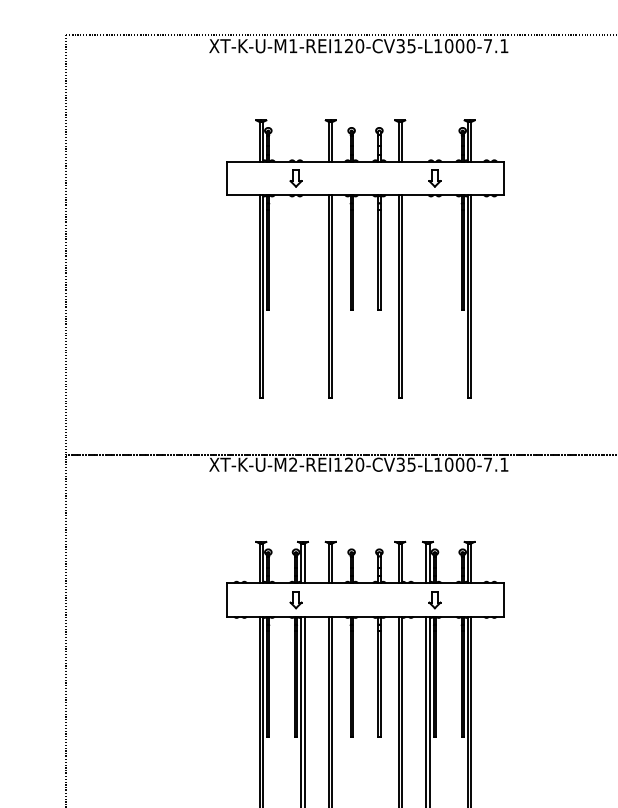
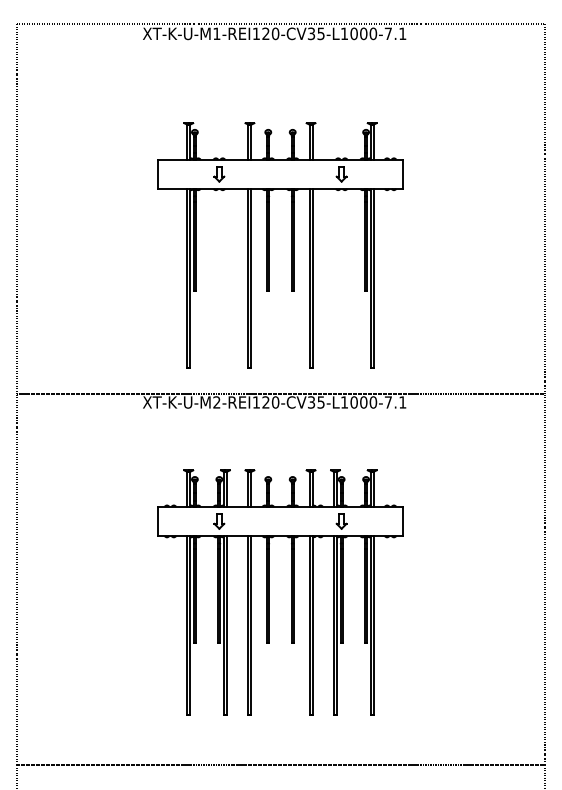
part: (353, 259) -> (269, 245), moved

